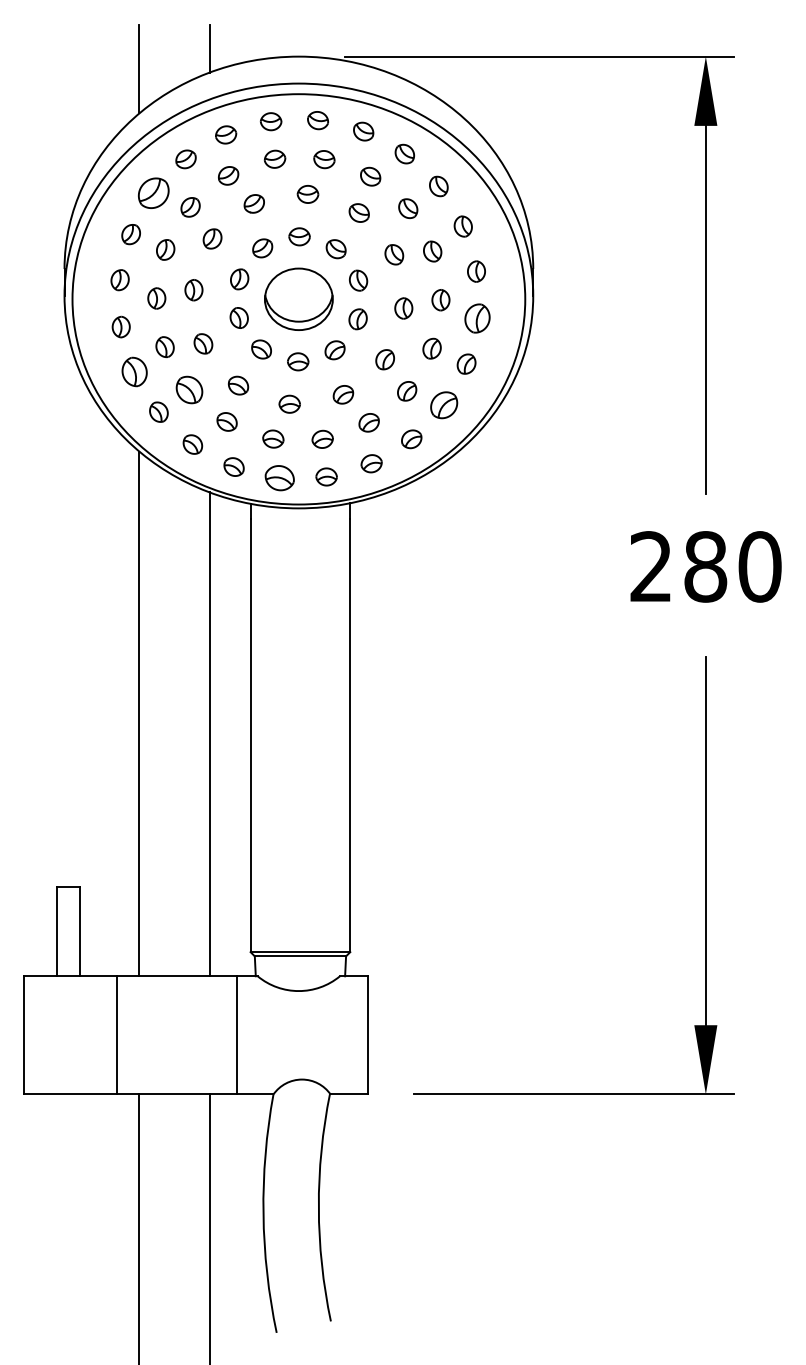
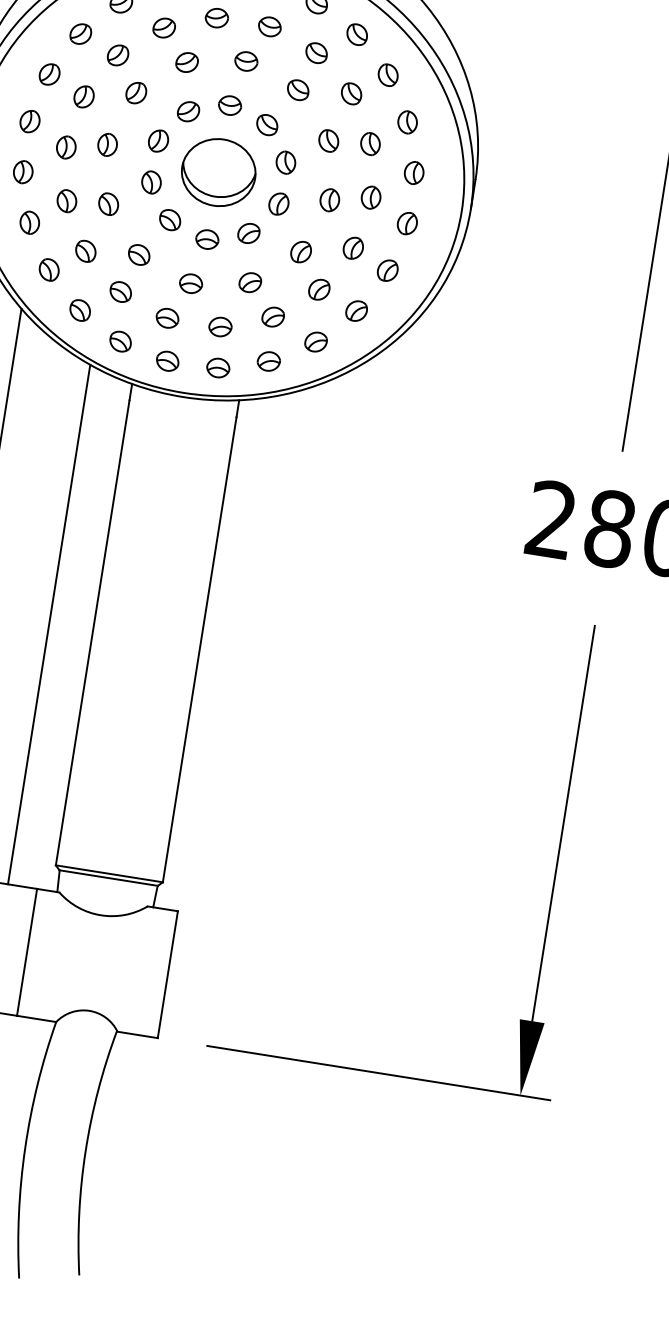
part: (153, 193) -> (80, 34), size x0.62
part: (477, 318) -> (407, 223), size x0.71
part: (133, 372) -> (28, 223), size x0.71
part: (189, 389) -> (85, 250), size x0.71
part: (443, 405) -> (355, 311), size x0.71
part: (279, 477) -> (167, 360), size x0.71

